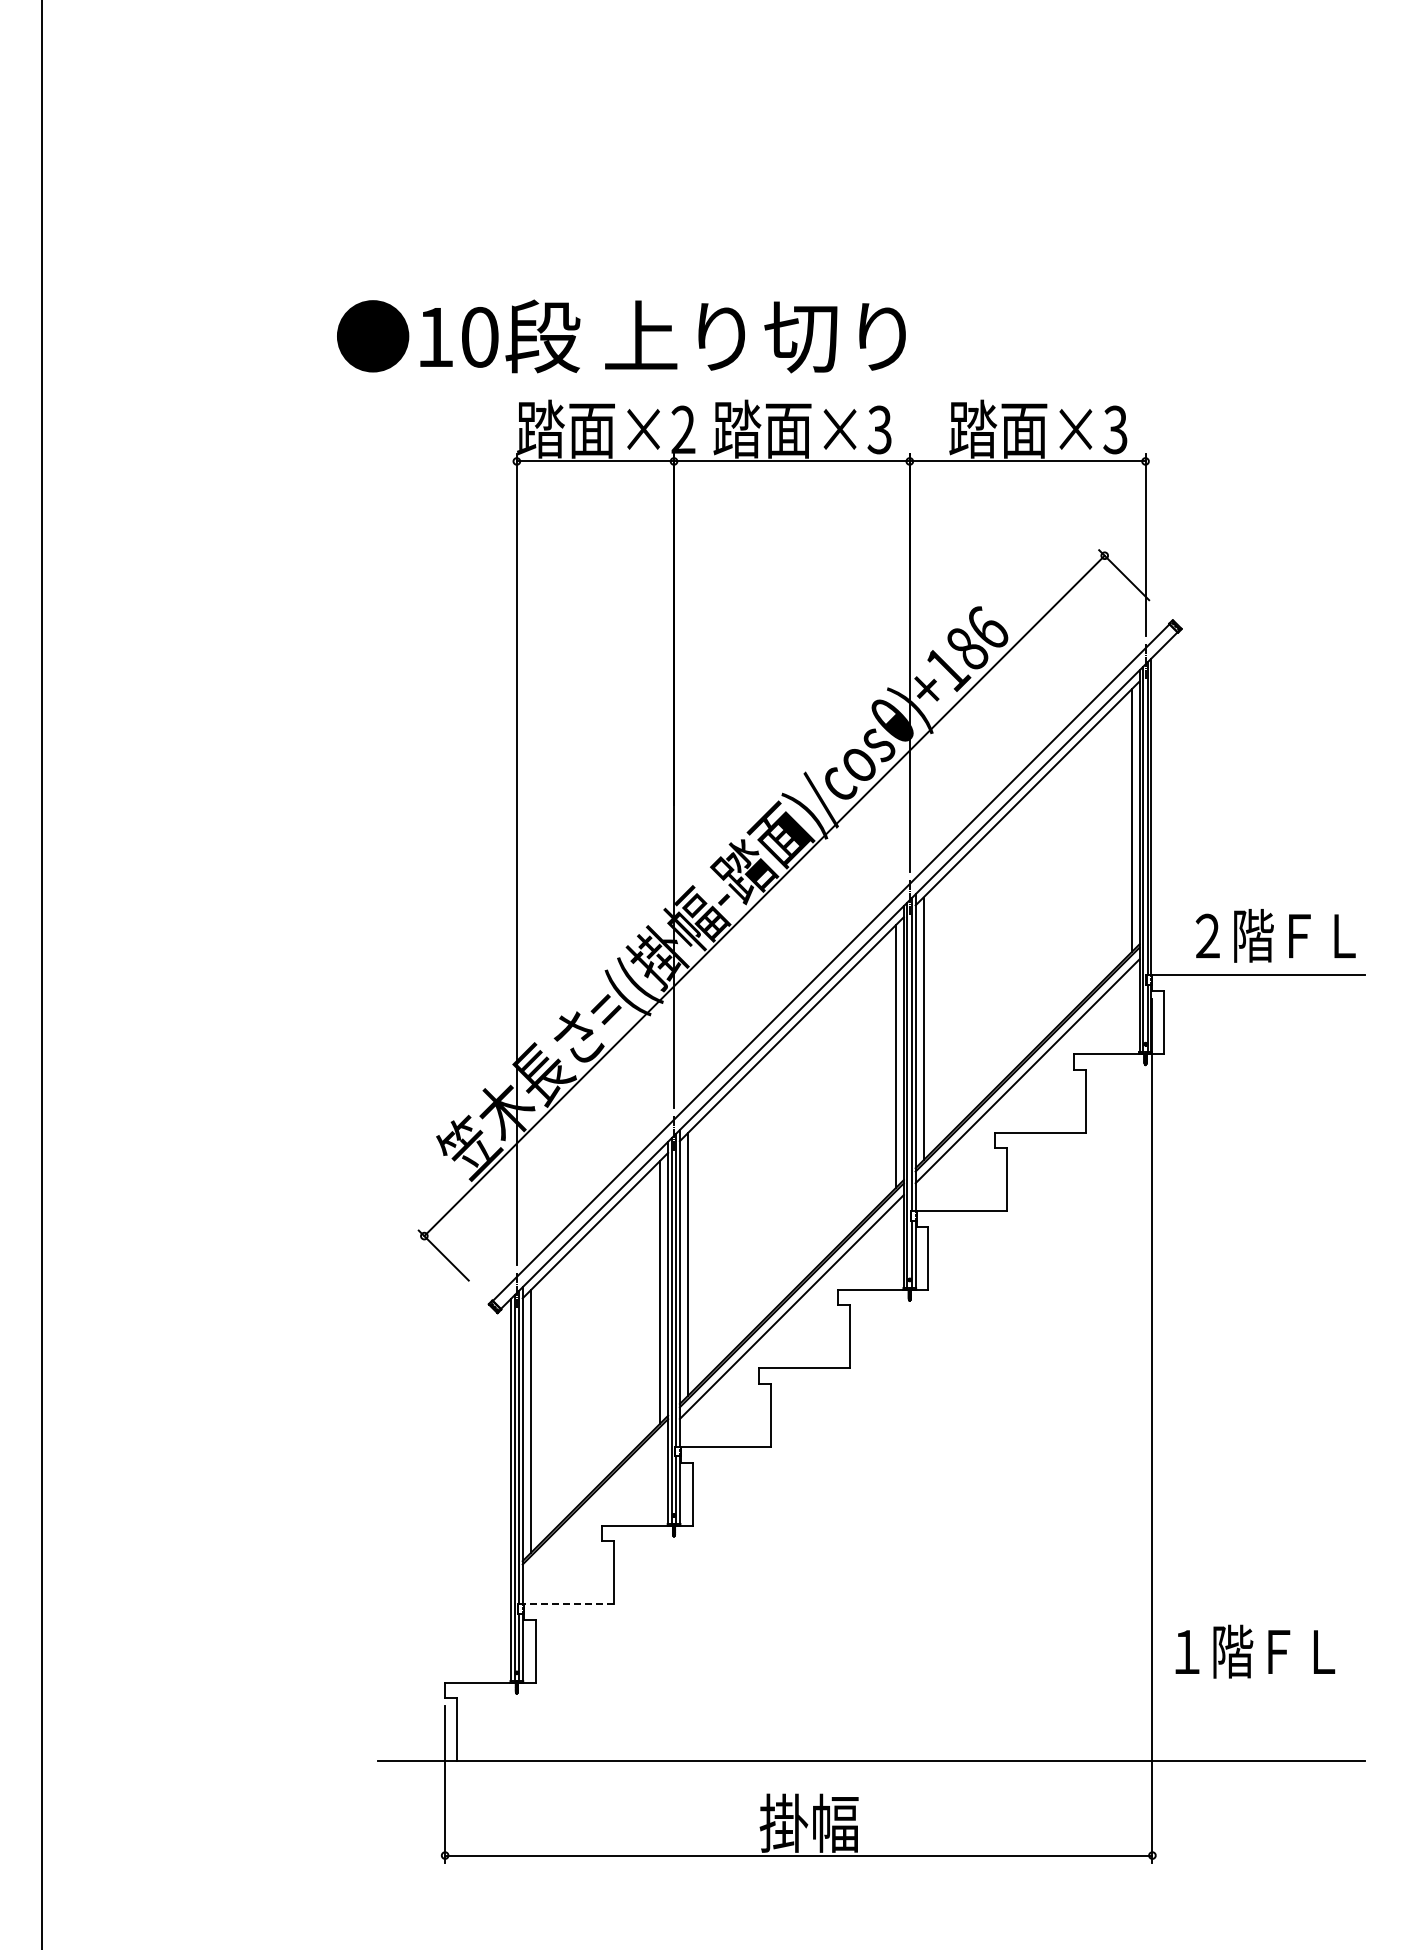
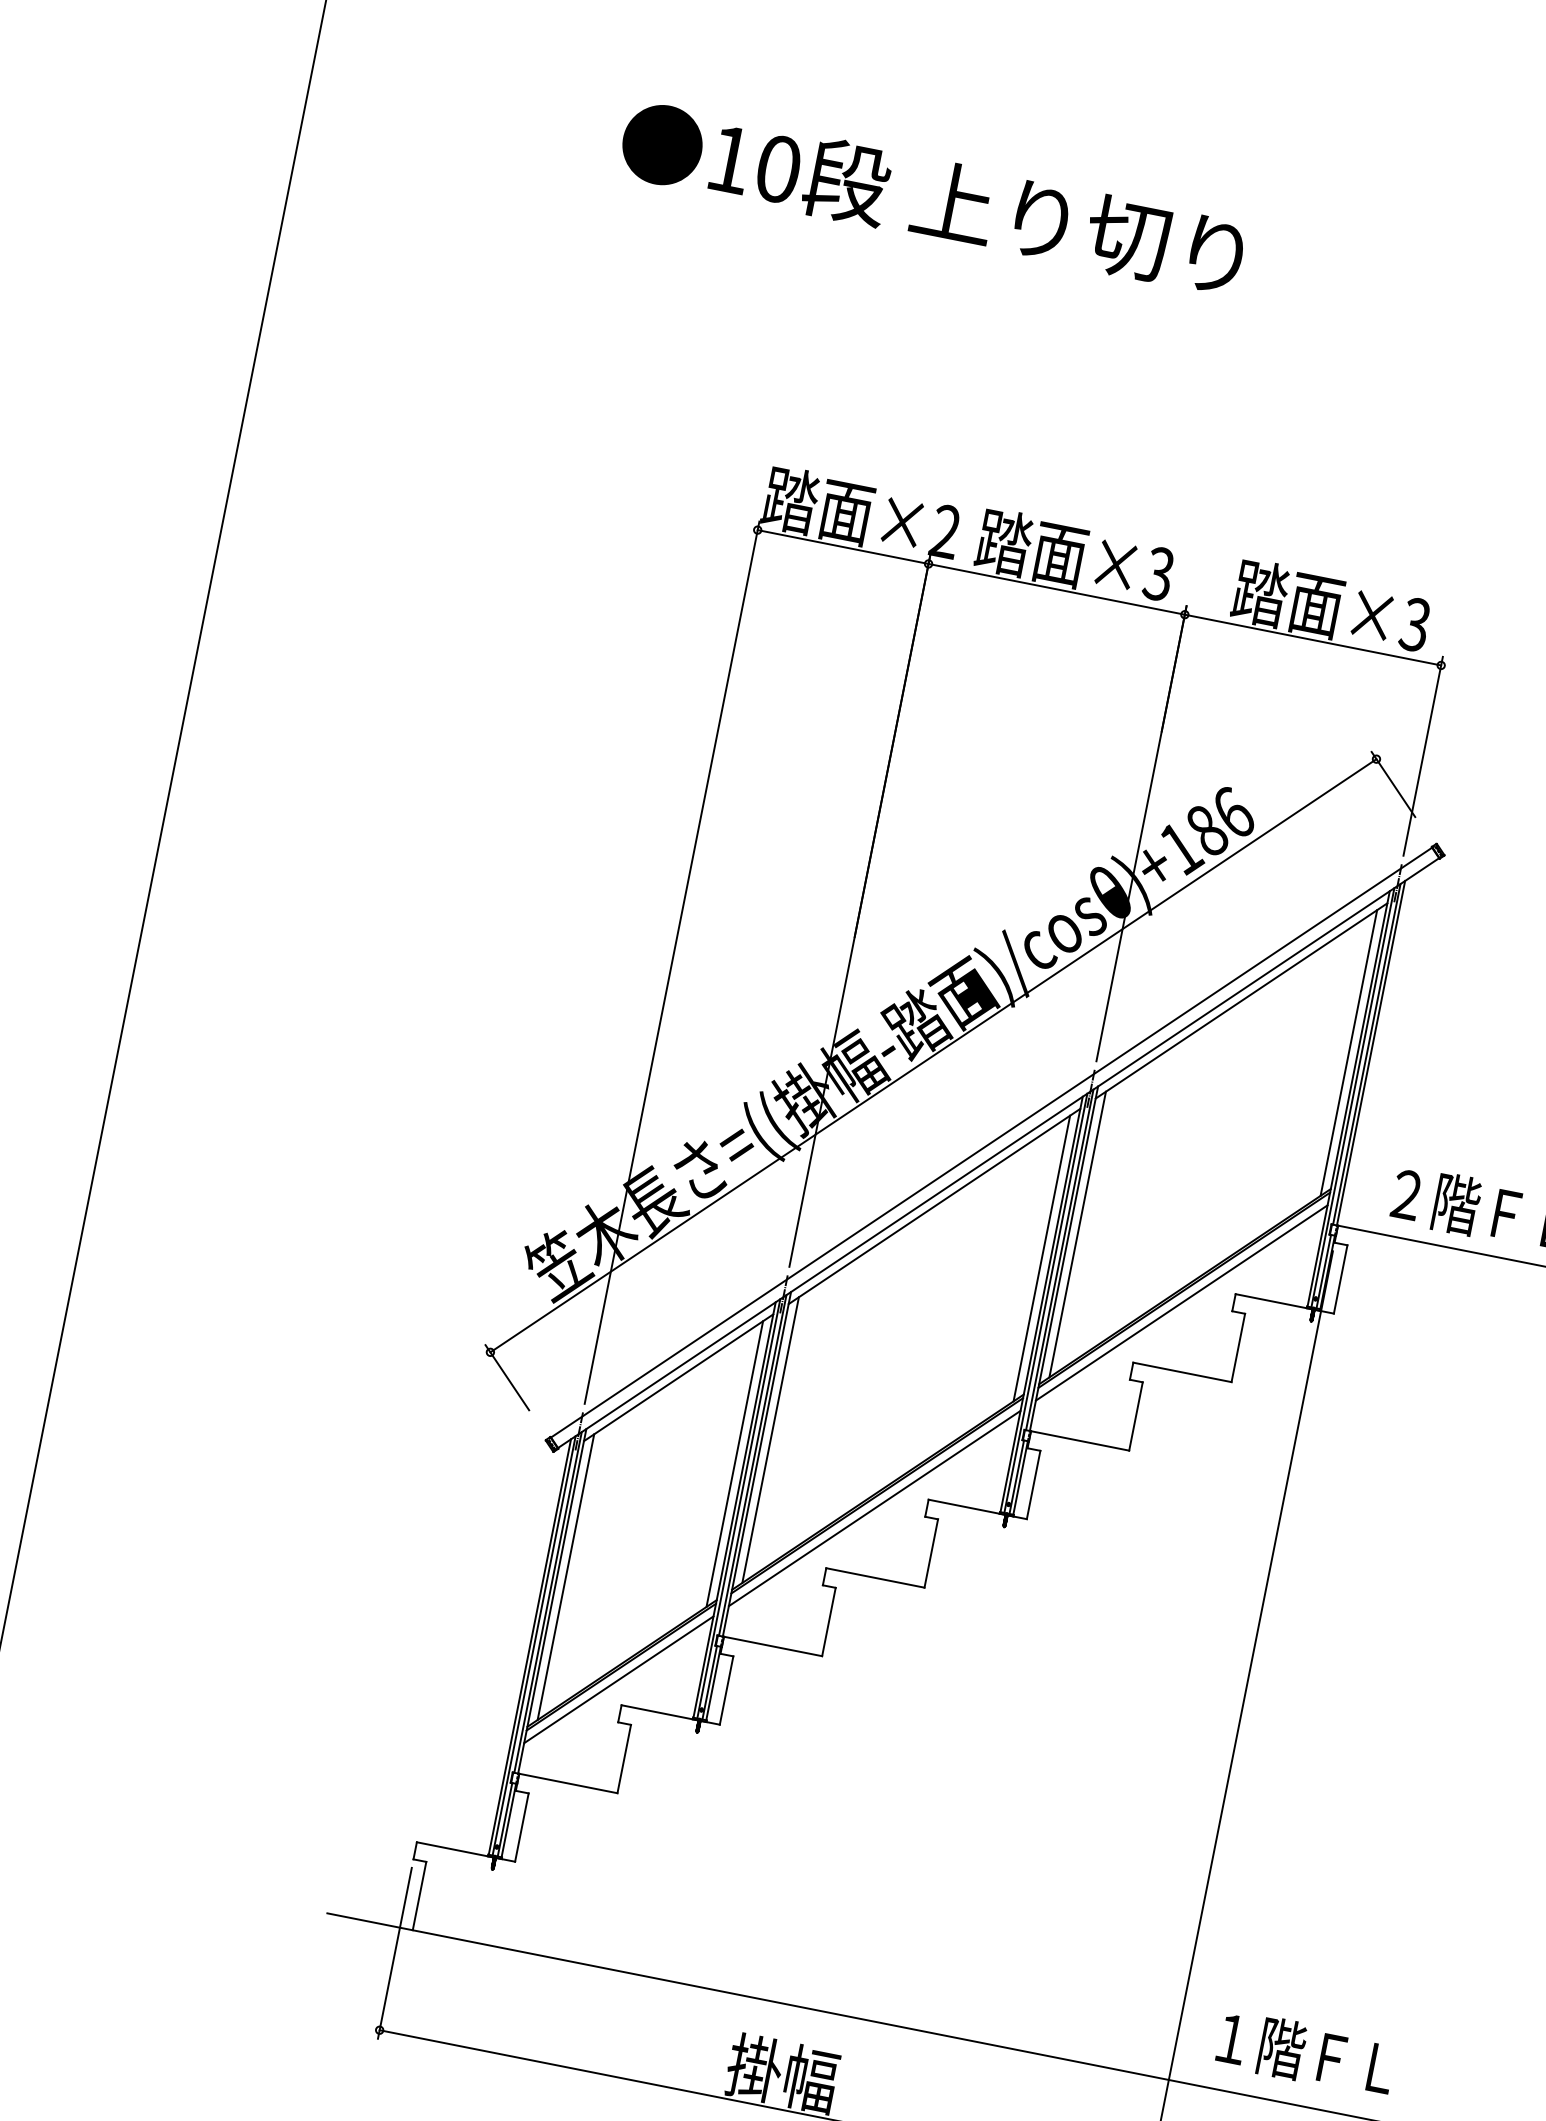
text: (621, 336) -> (932, 198), moved
line: (595, 1503) -> (618, 1679), added
line: (568, 1604) -> (567, 1783), dashed -> solid
text: (1255, 1651) -> (1306, 2053), moved

